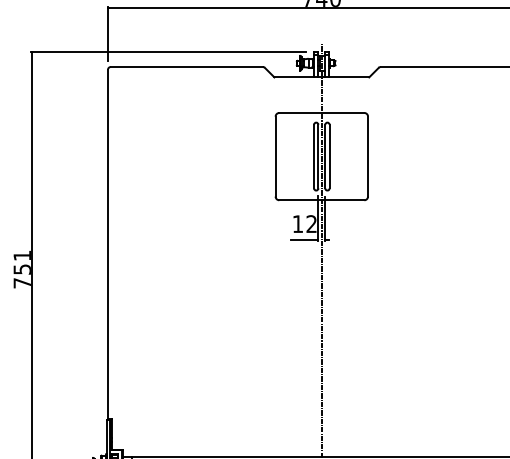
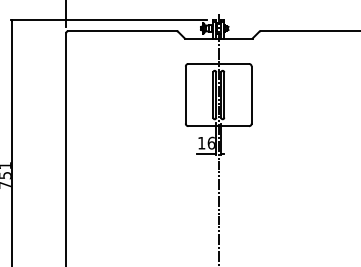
text: (311, 224) -> (211, 143), 12 -> 16

